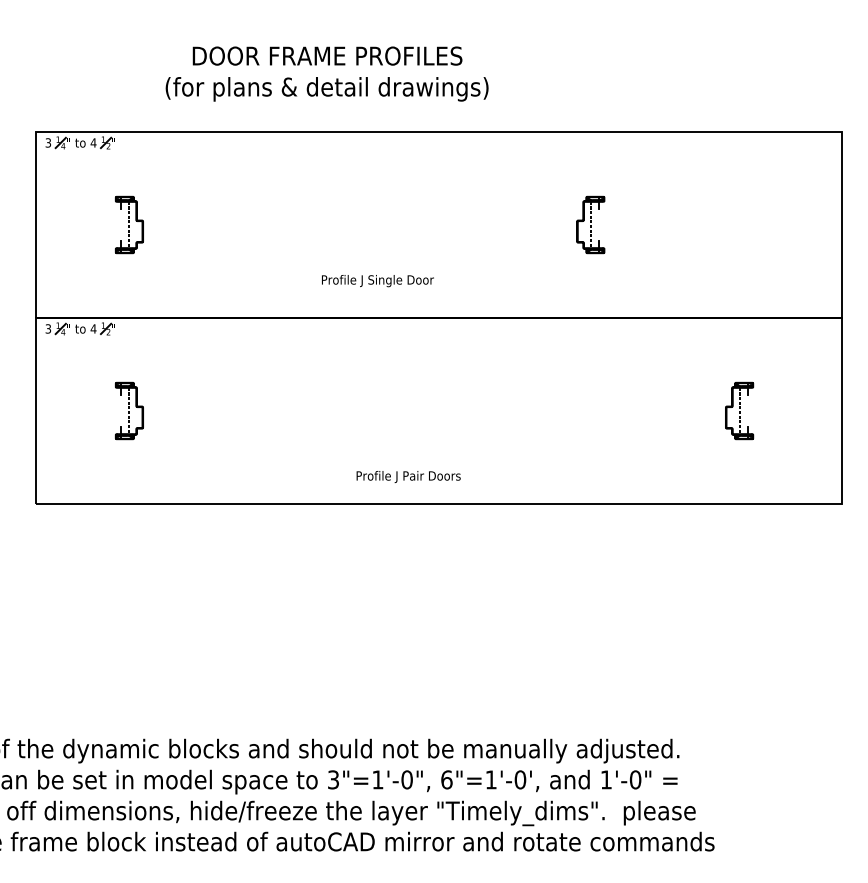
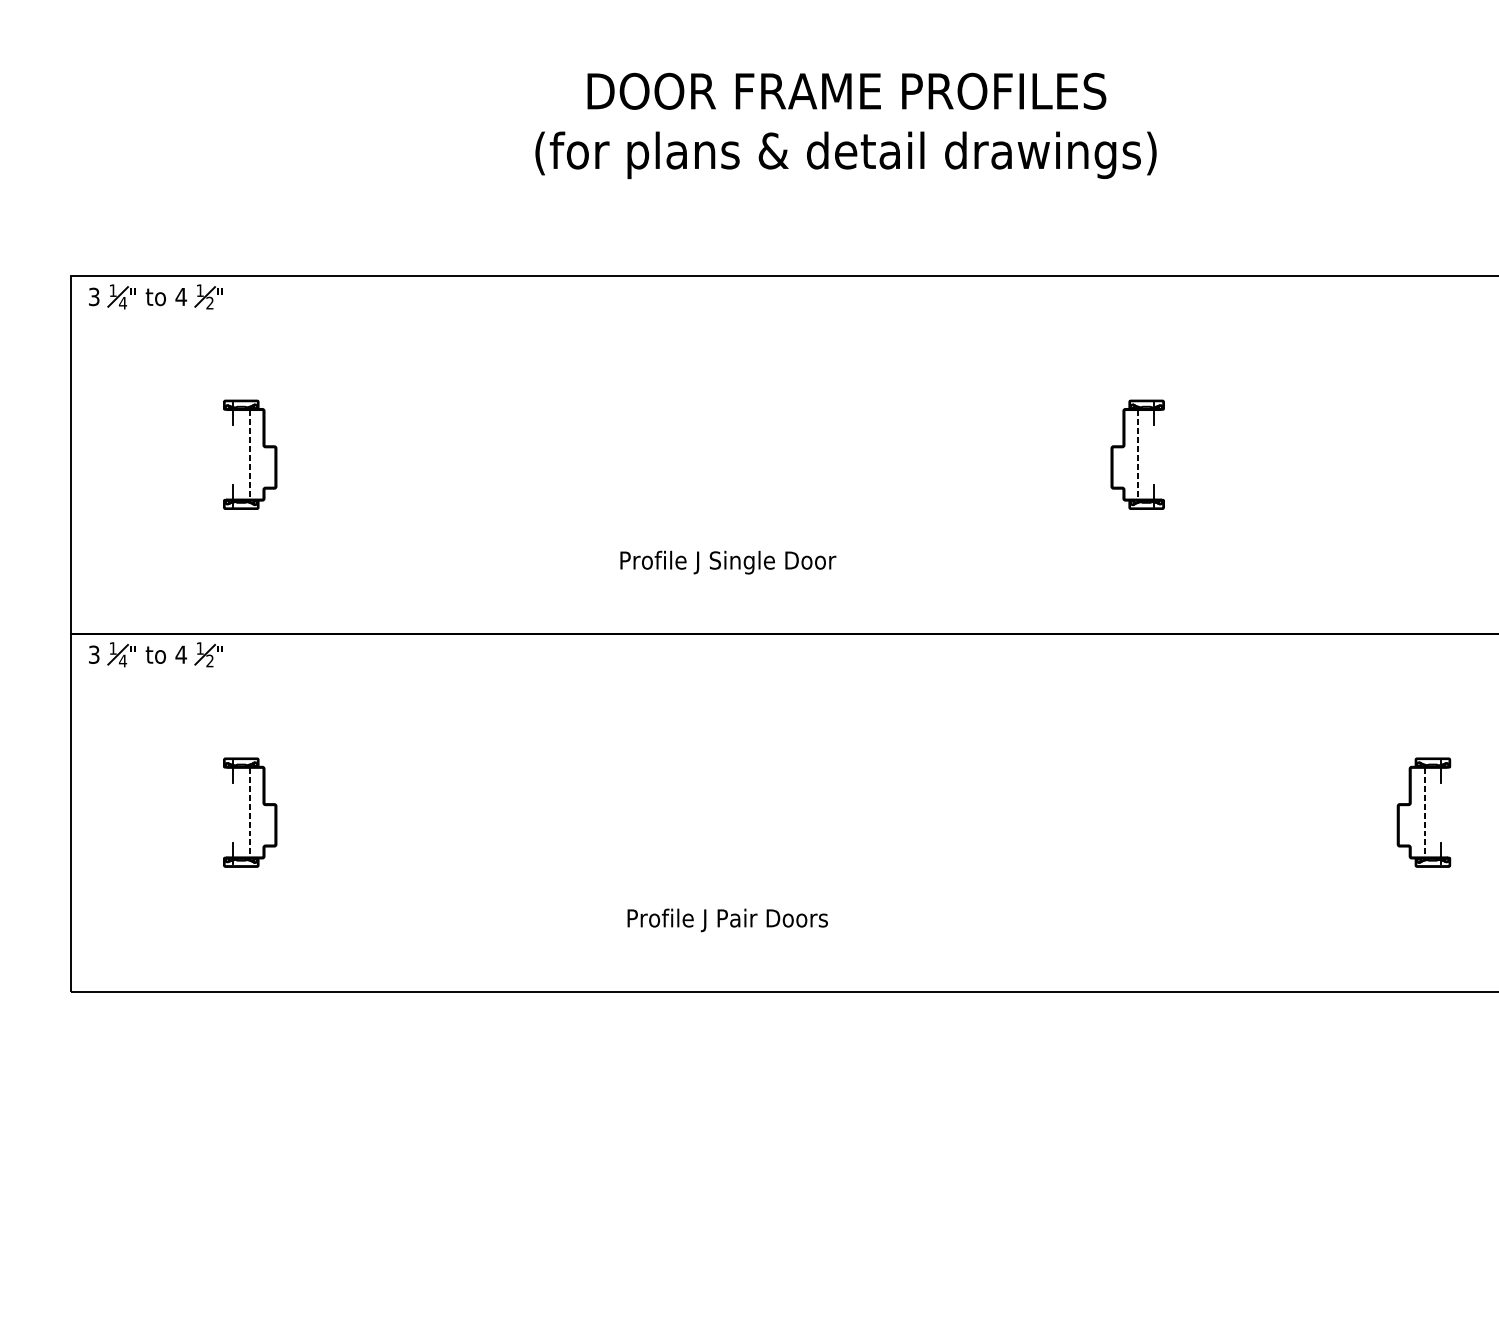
text: (326, 73) -> (844, 124), moved
text: (408, 476) -> (727, 919), moved

